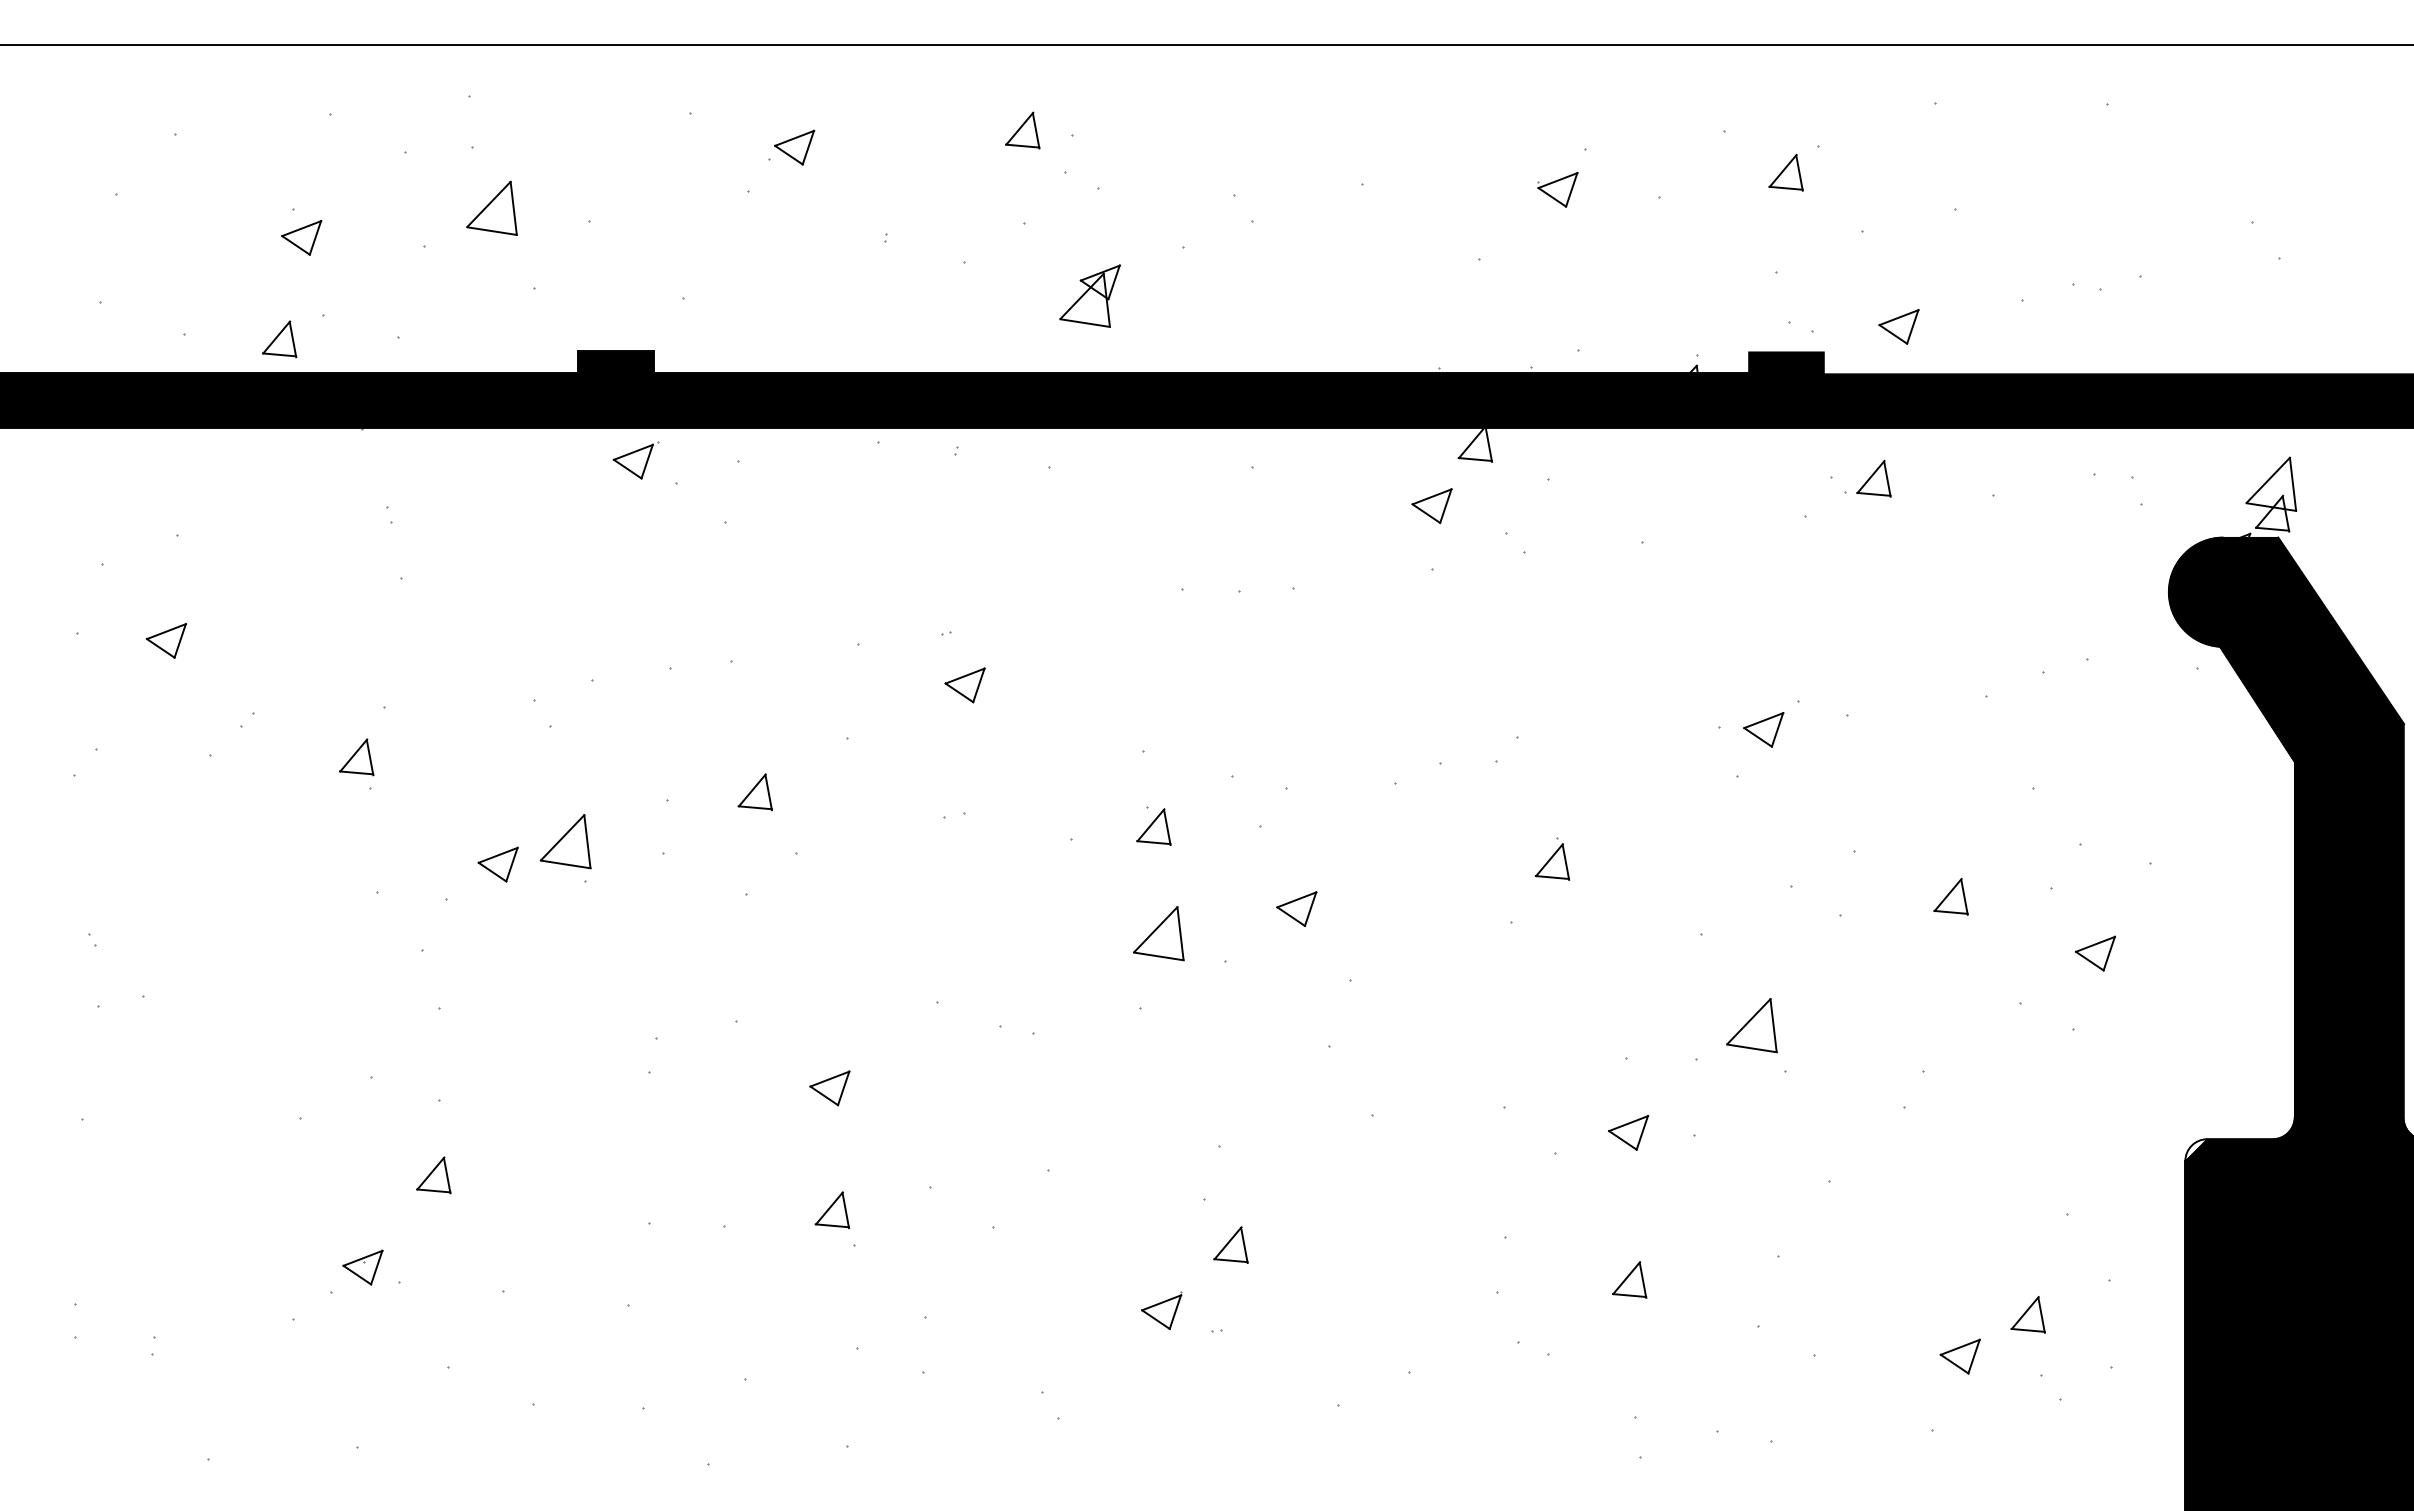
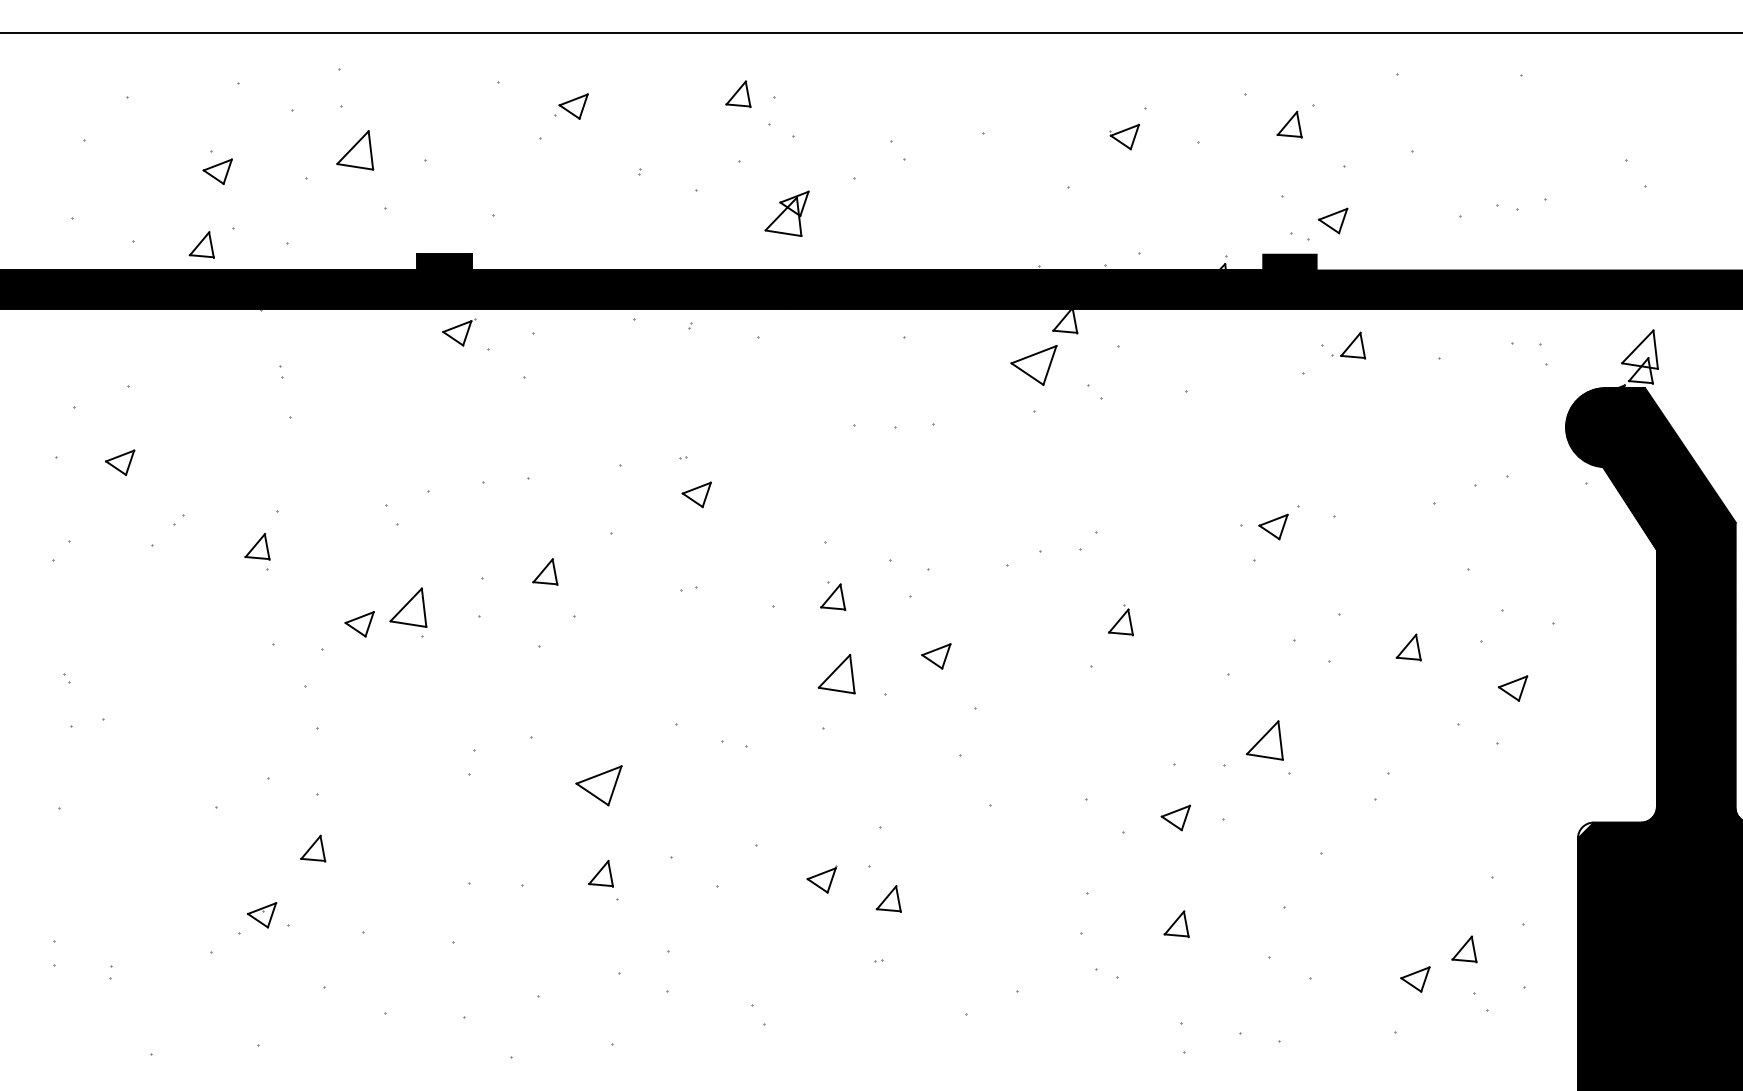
part: (1899, 326) -> (1333, 220), moved
part: (1431, 506) -> (1033, 365), size x1.6
part: (830, 1087) -> (599, 785), size x1.6
part: (1161, 1310) -> (821, 879), moved

